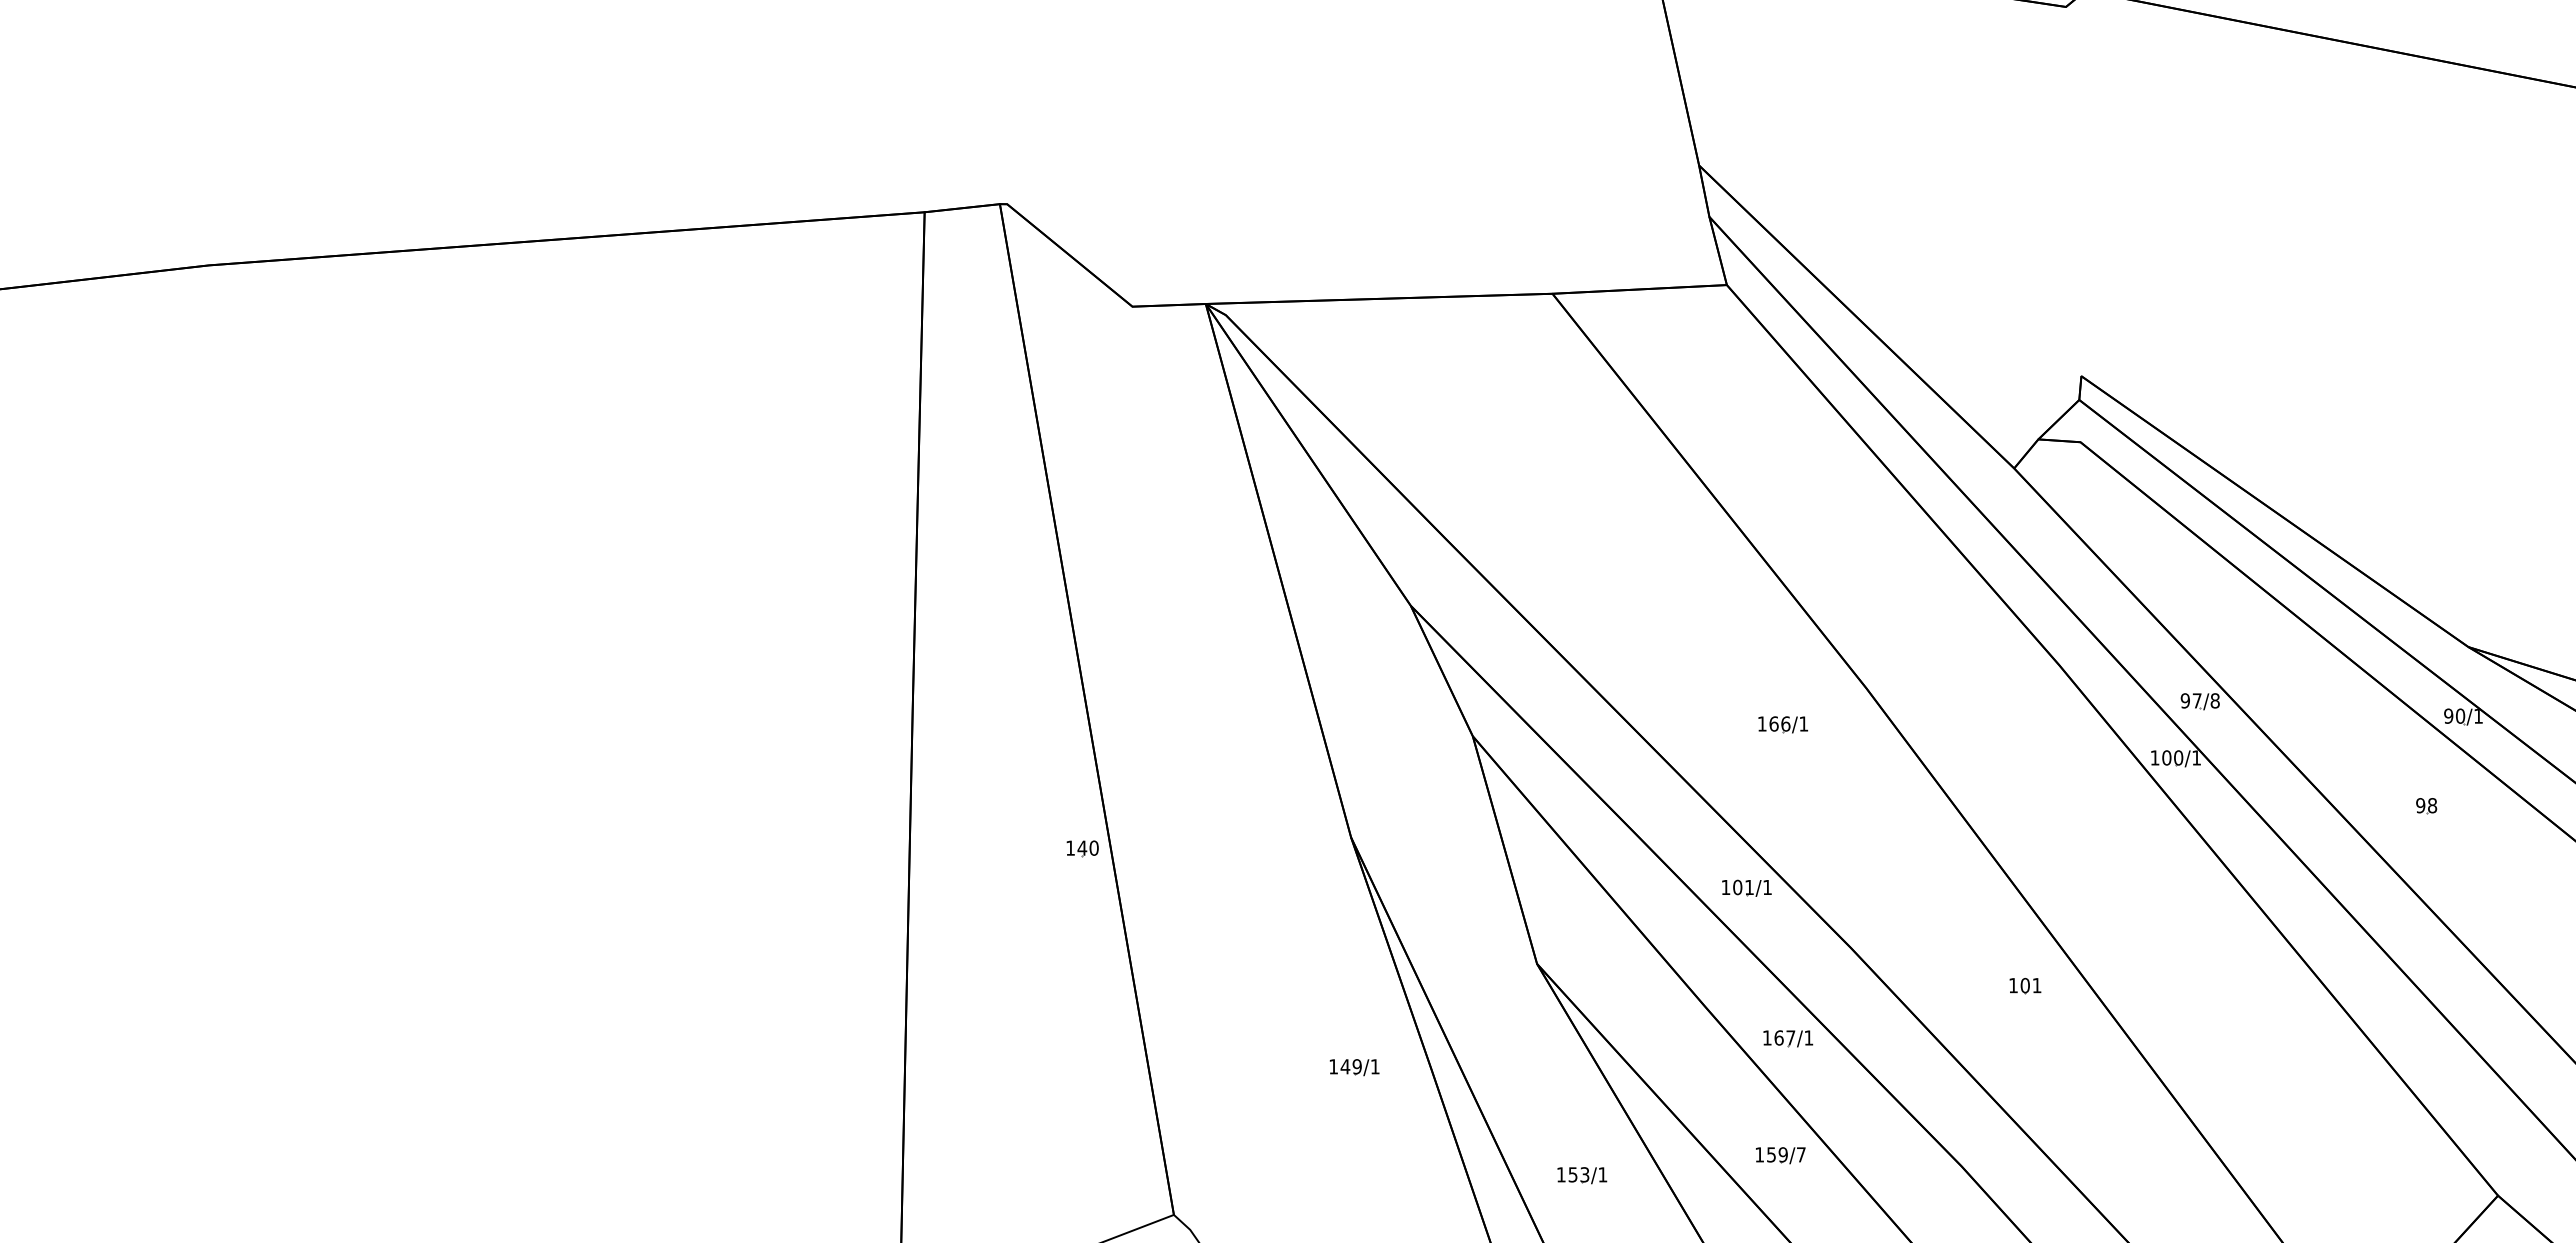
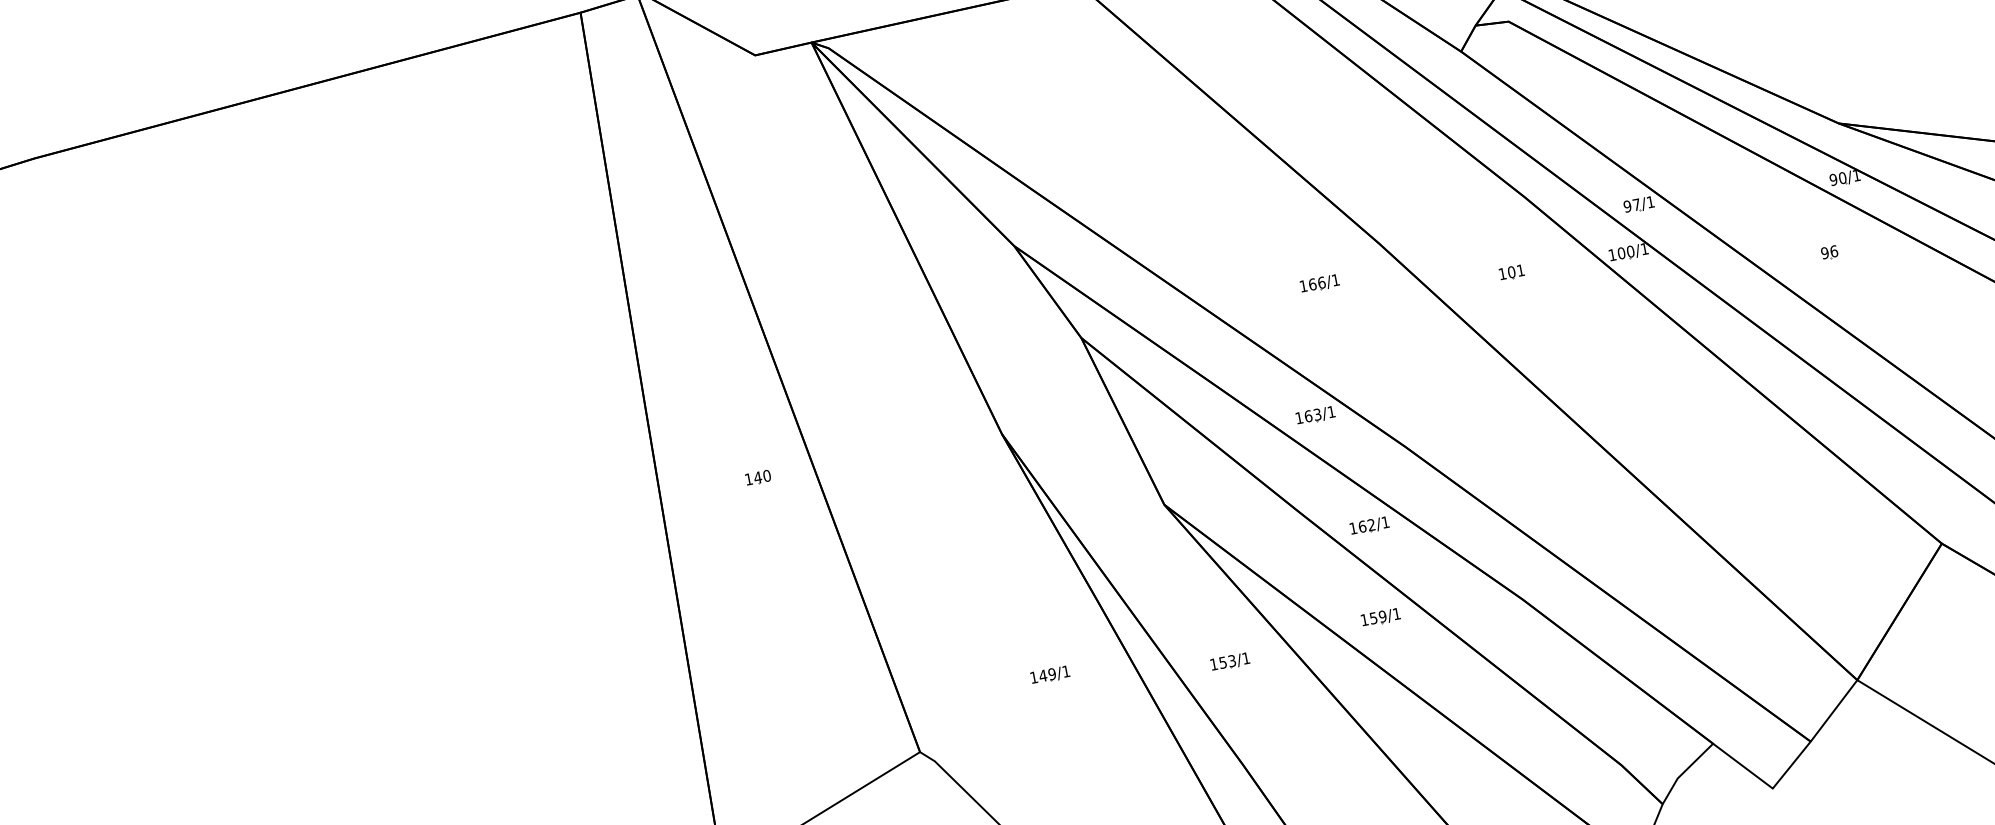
text: (2214, 700) -> (1650, 201), 97/8 -> 97/1
text: (2432, 805) -> (1834, 251), 98 -> 96
part: (1082, 848) -> (758, 477), moved
text: (1743, 887) -> (1312, 415), 101/1 -> 163/1
part: (2025, 986) -> (1511, 272), moved
text: (1790, 1037) -> (1371, 524), 167/1 -> 162/1
part: (1354, 1067) -> (1050, 675), moved
text: (1801, 1154) -> (1396, 613), 159/7 -> 159/1

